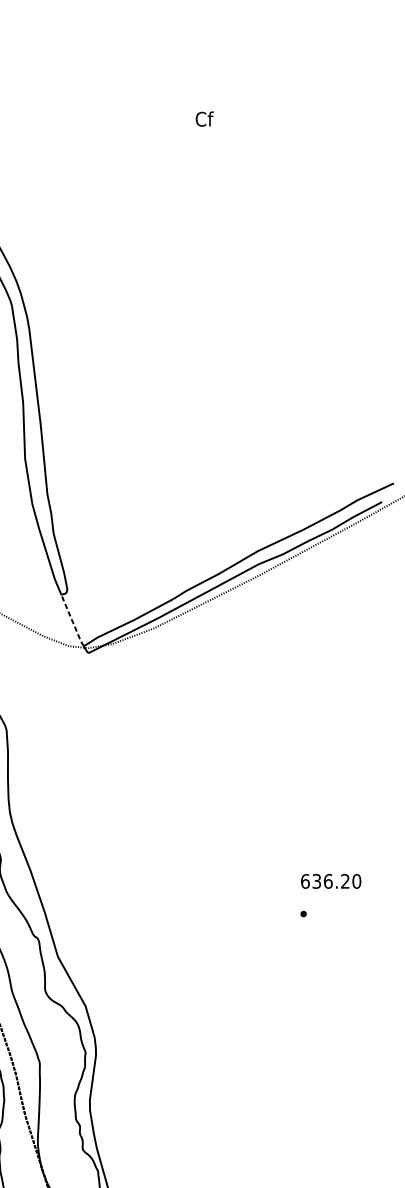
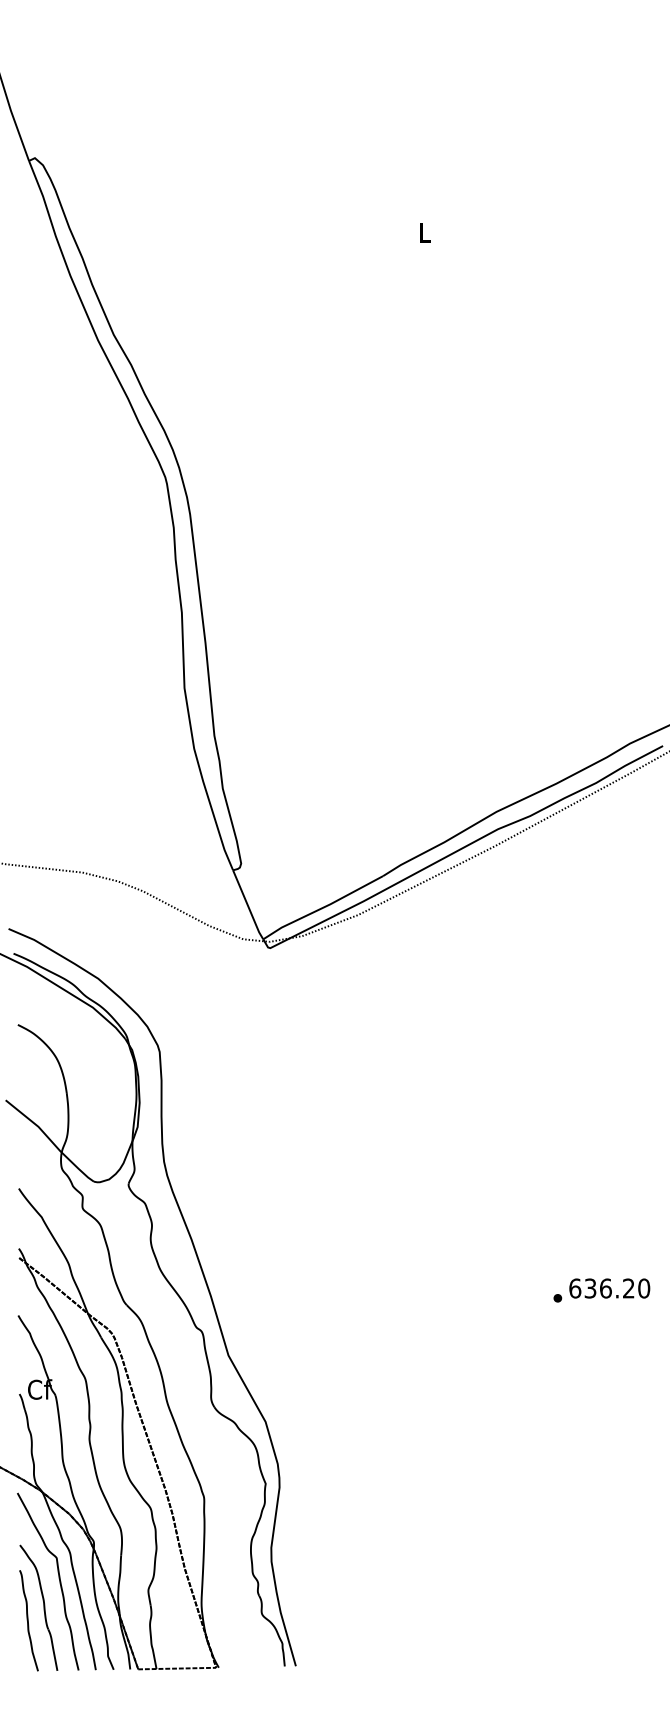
text: (204, 118) -> (425, 232), Cf -> L
line: (72, 621) -> (248, 905), dashed -> solid
text: (330, 881) -> (609, 1288), moved

